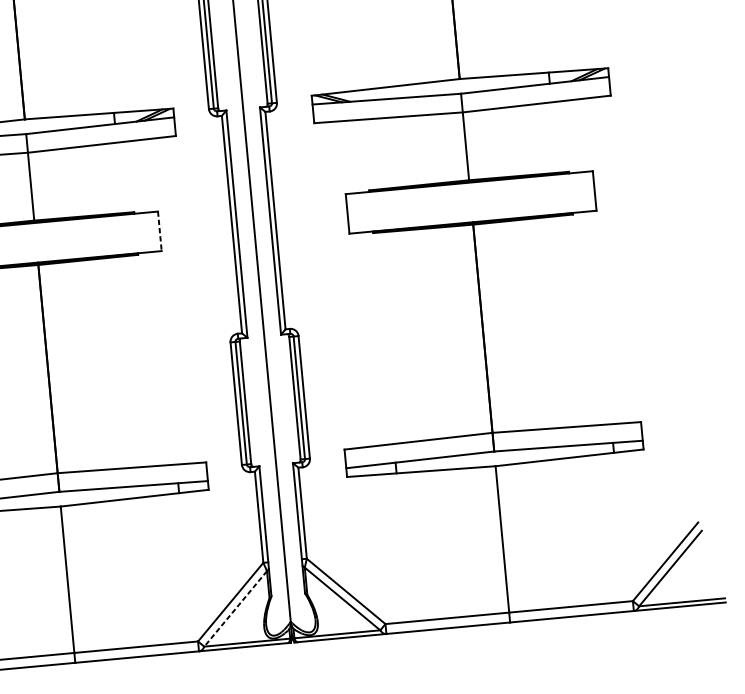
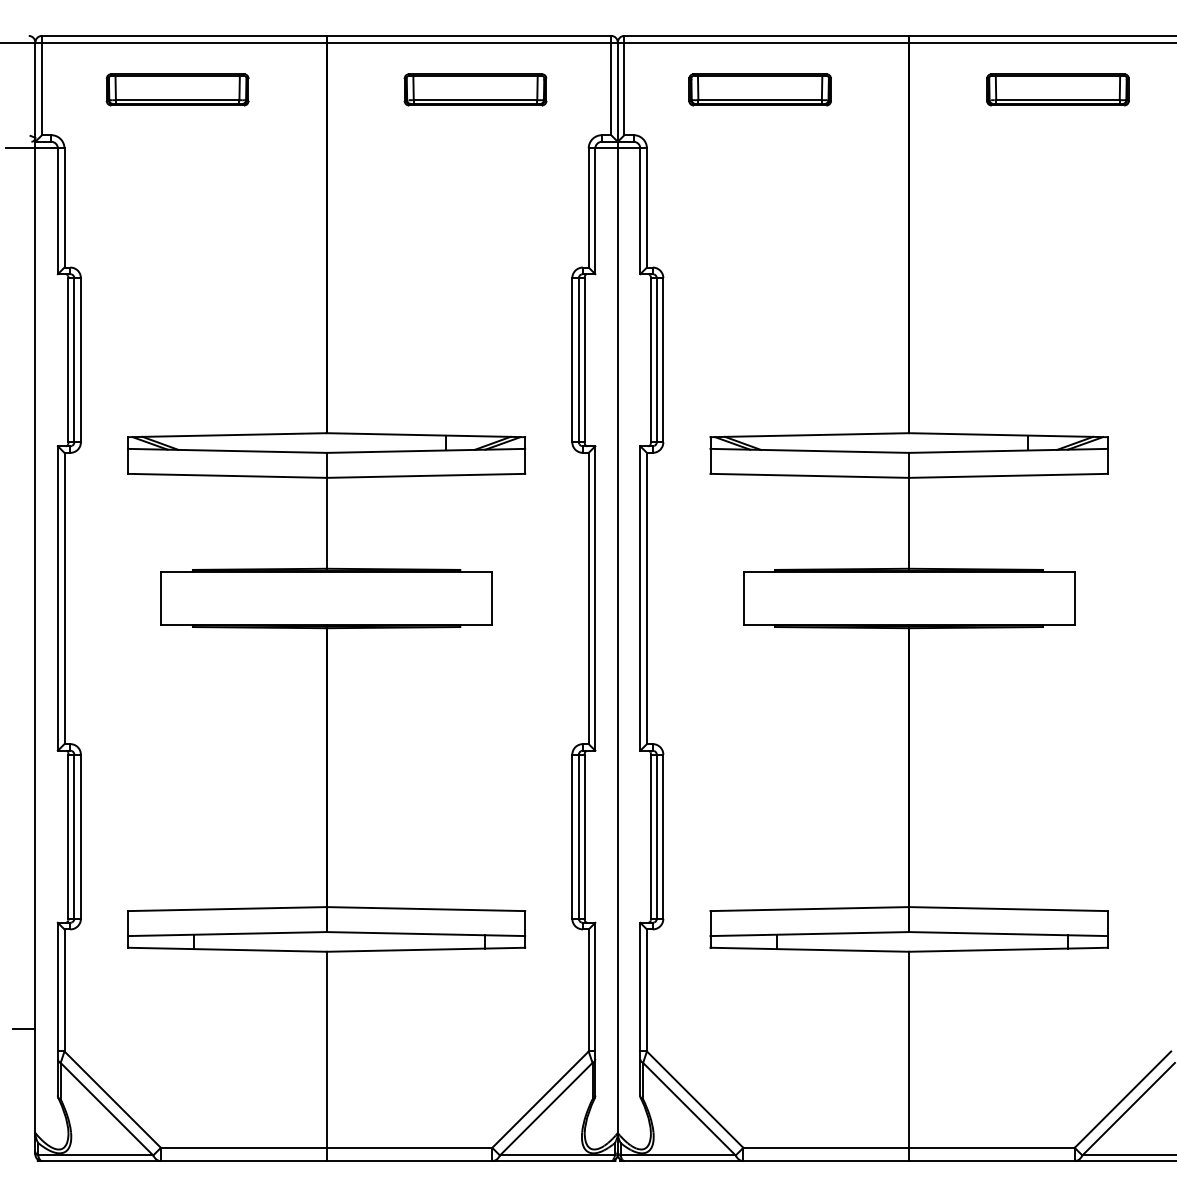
line: (160, 231) -> (492, 598), dashed -> solid
line: (235, 609) -> (545, 1109), dashed -> solid

